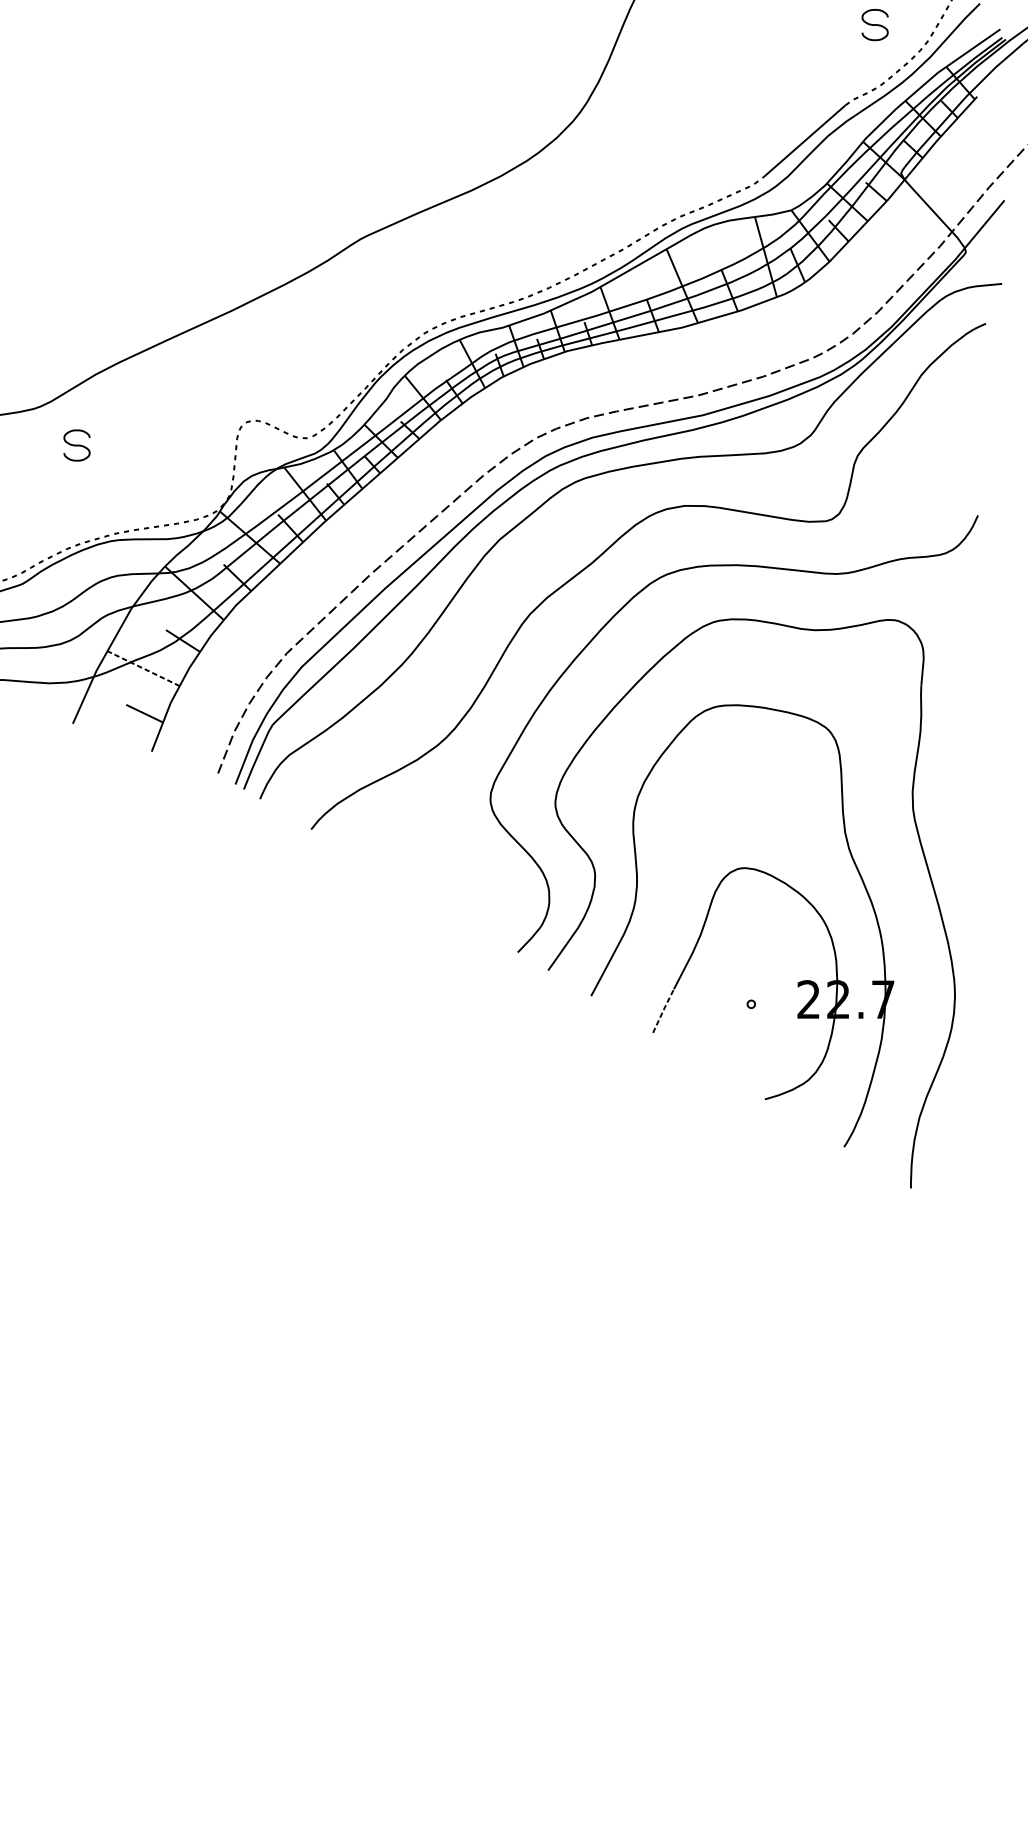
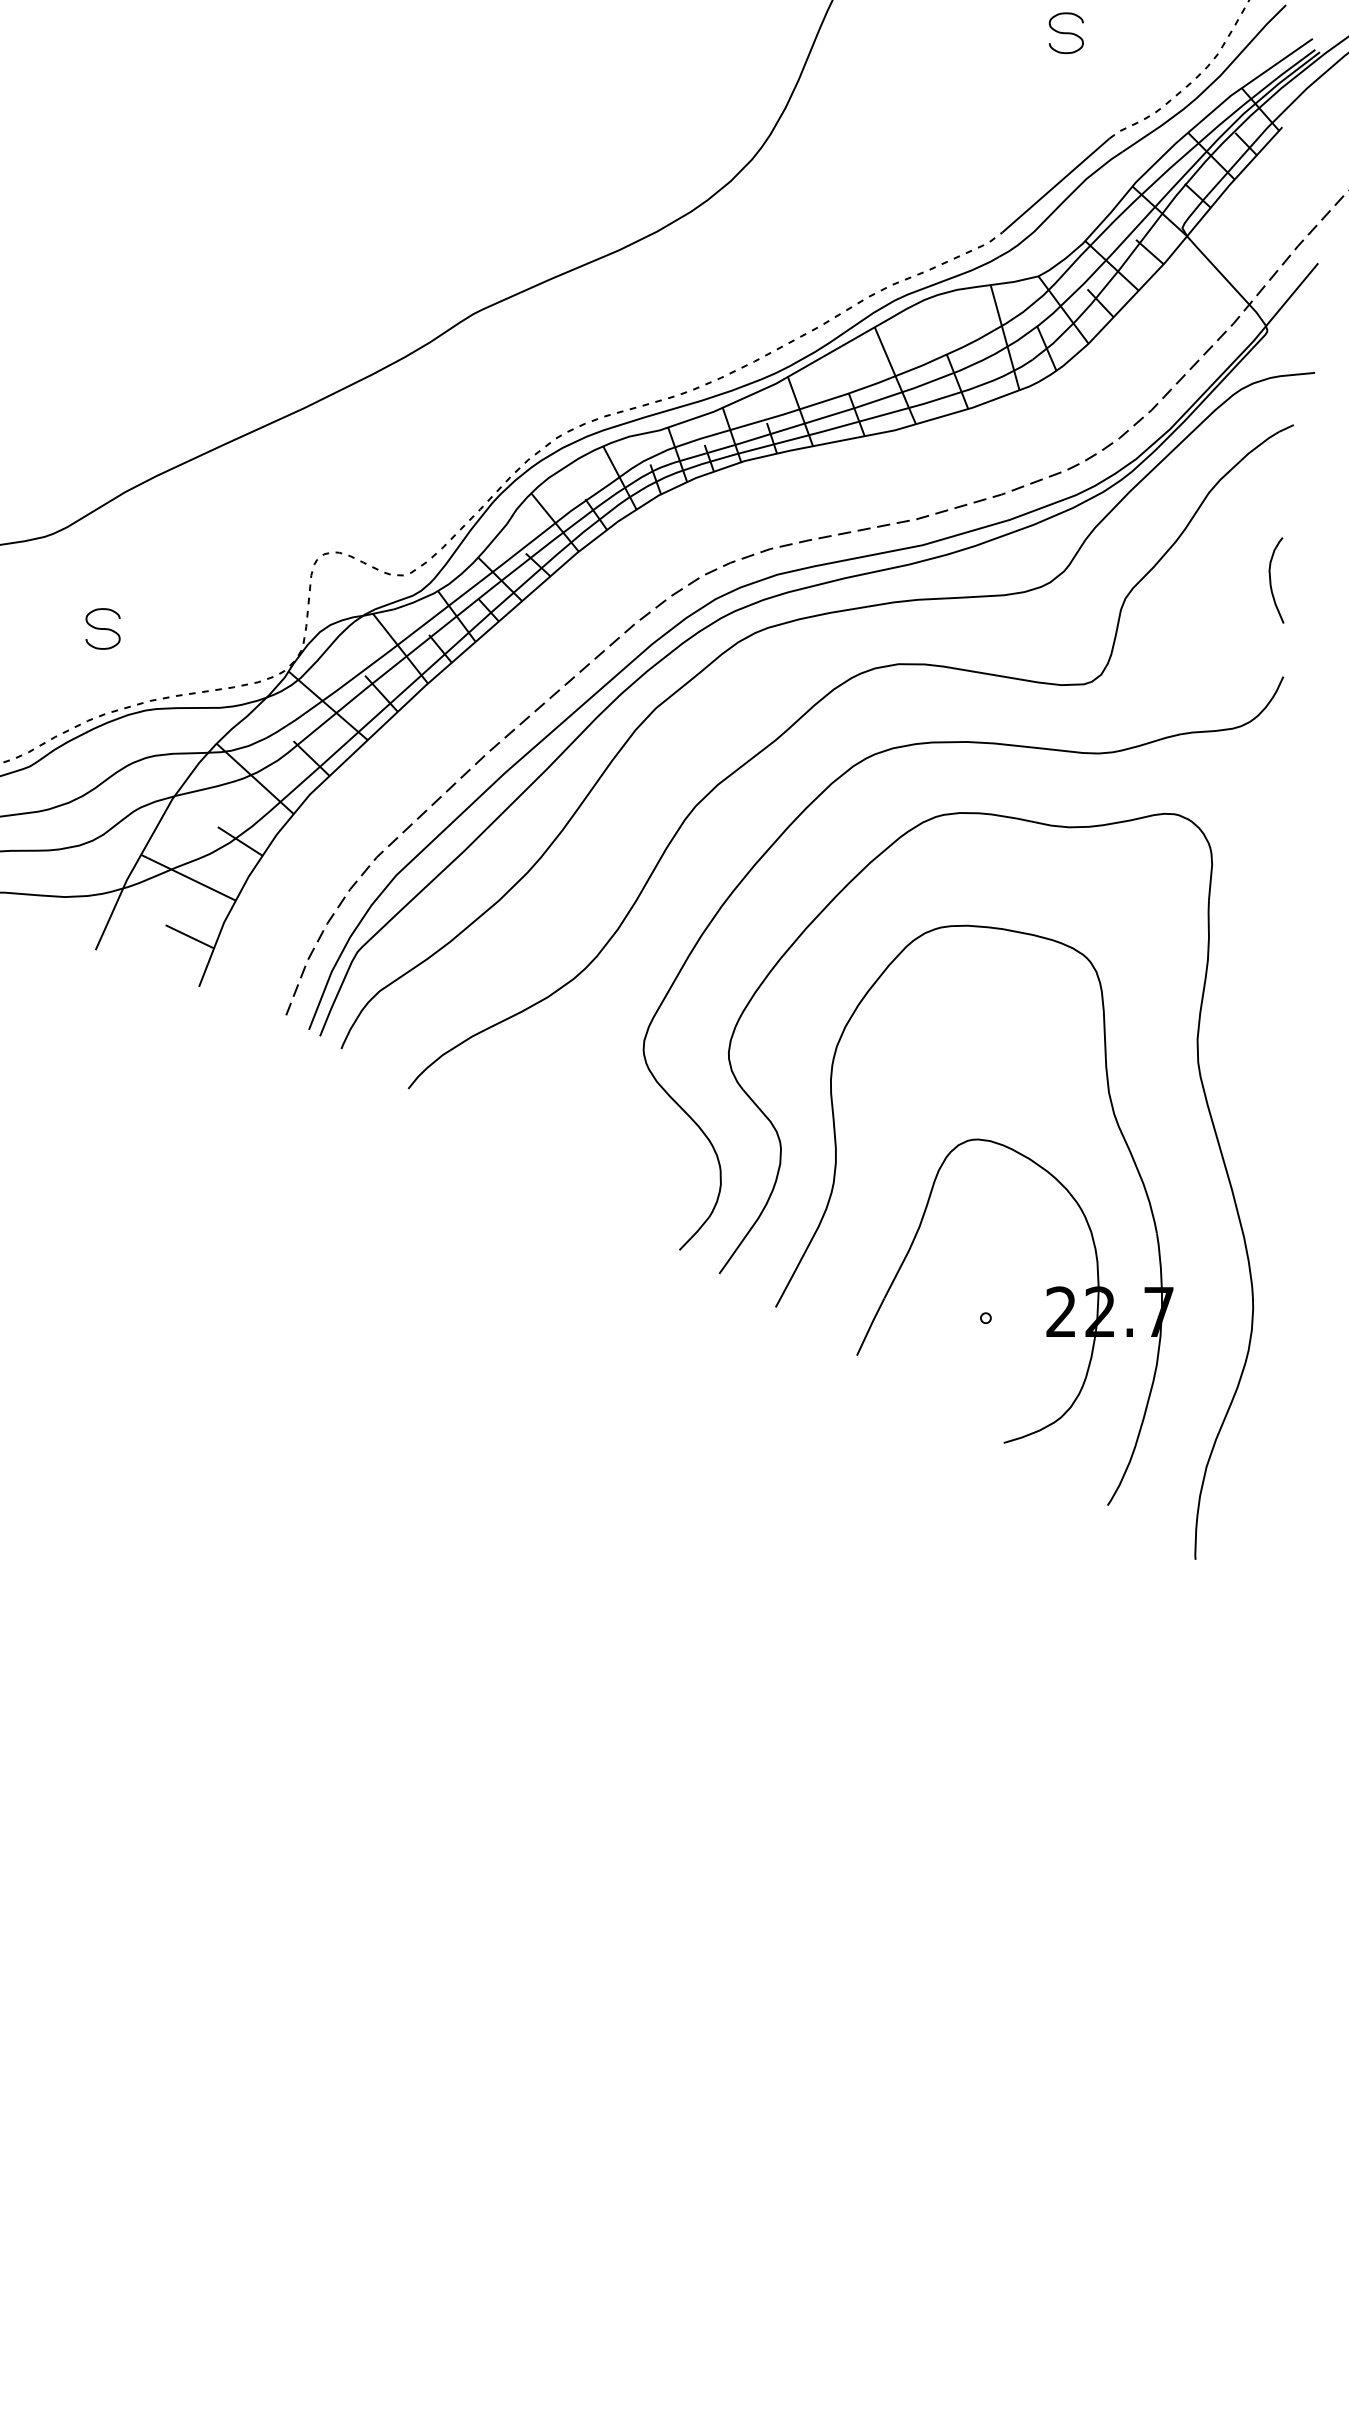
part: (874, 25) -> (1065, 33), moved
curve: (968, 442) -> (1271, 580), added
part: (76, 445) -> (102, 628), moved
line: (143, 668) -> (188, 877), dashed -> solid
line: (663, 1010) -> (870, 1326), dashed -> solid

